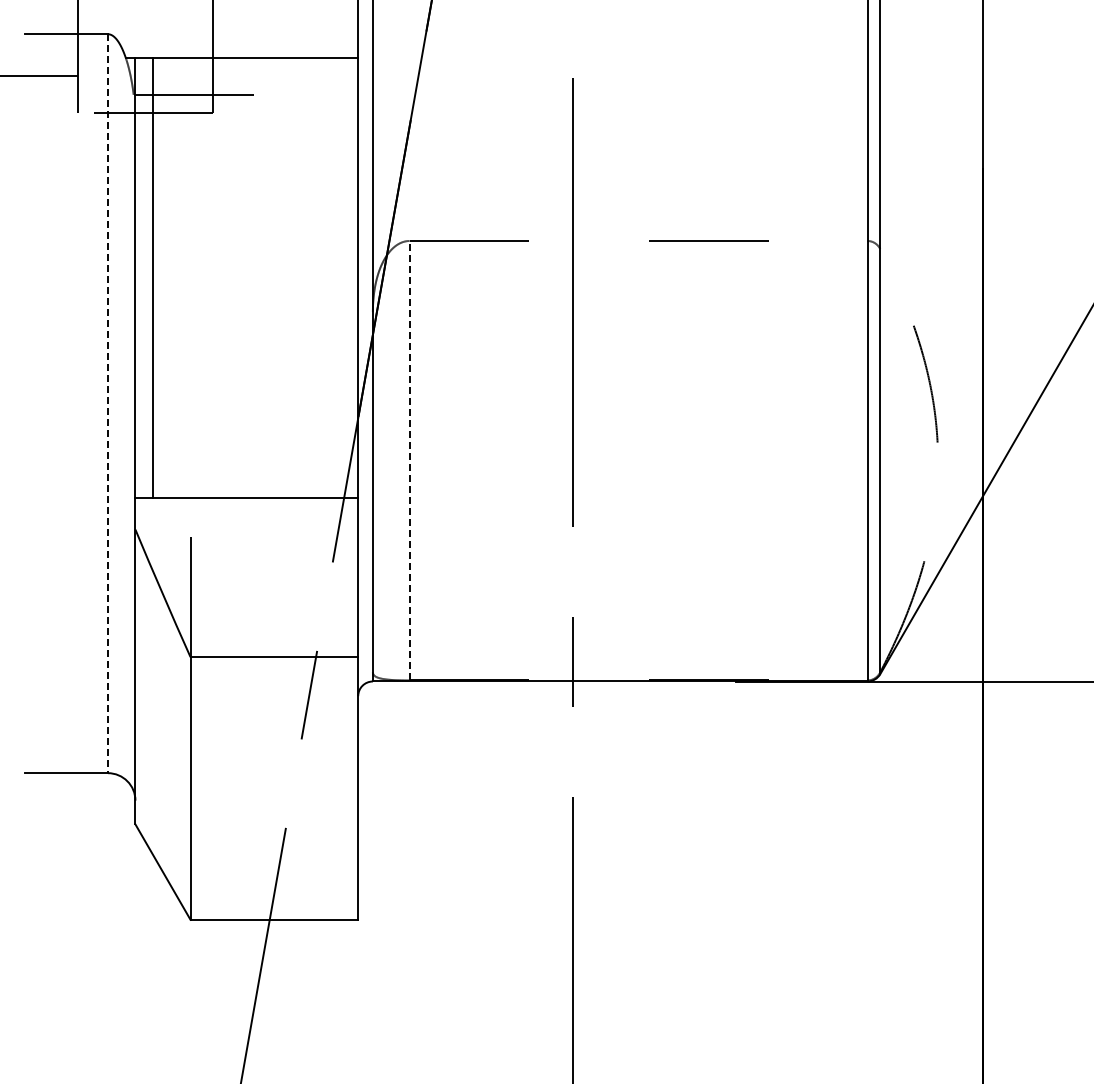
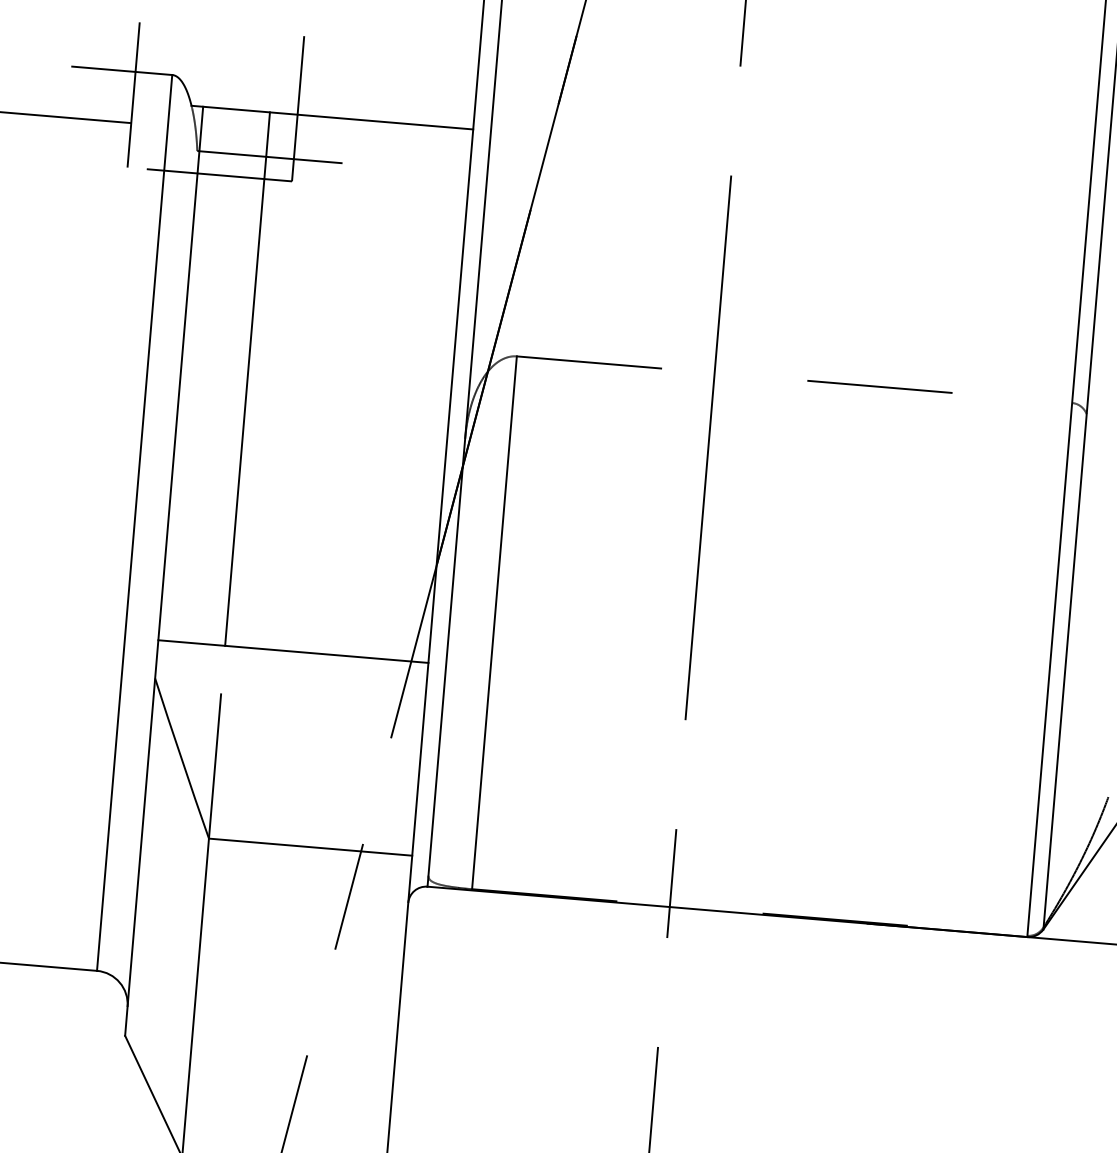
line: (152, 278) -> (247, 379), moved
line: (107, 404) -> (134, 523), dashed -> solid
line: (409, 460) -> (494, 622), dashed -> solid

